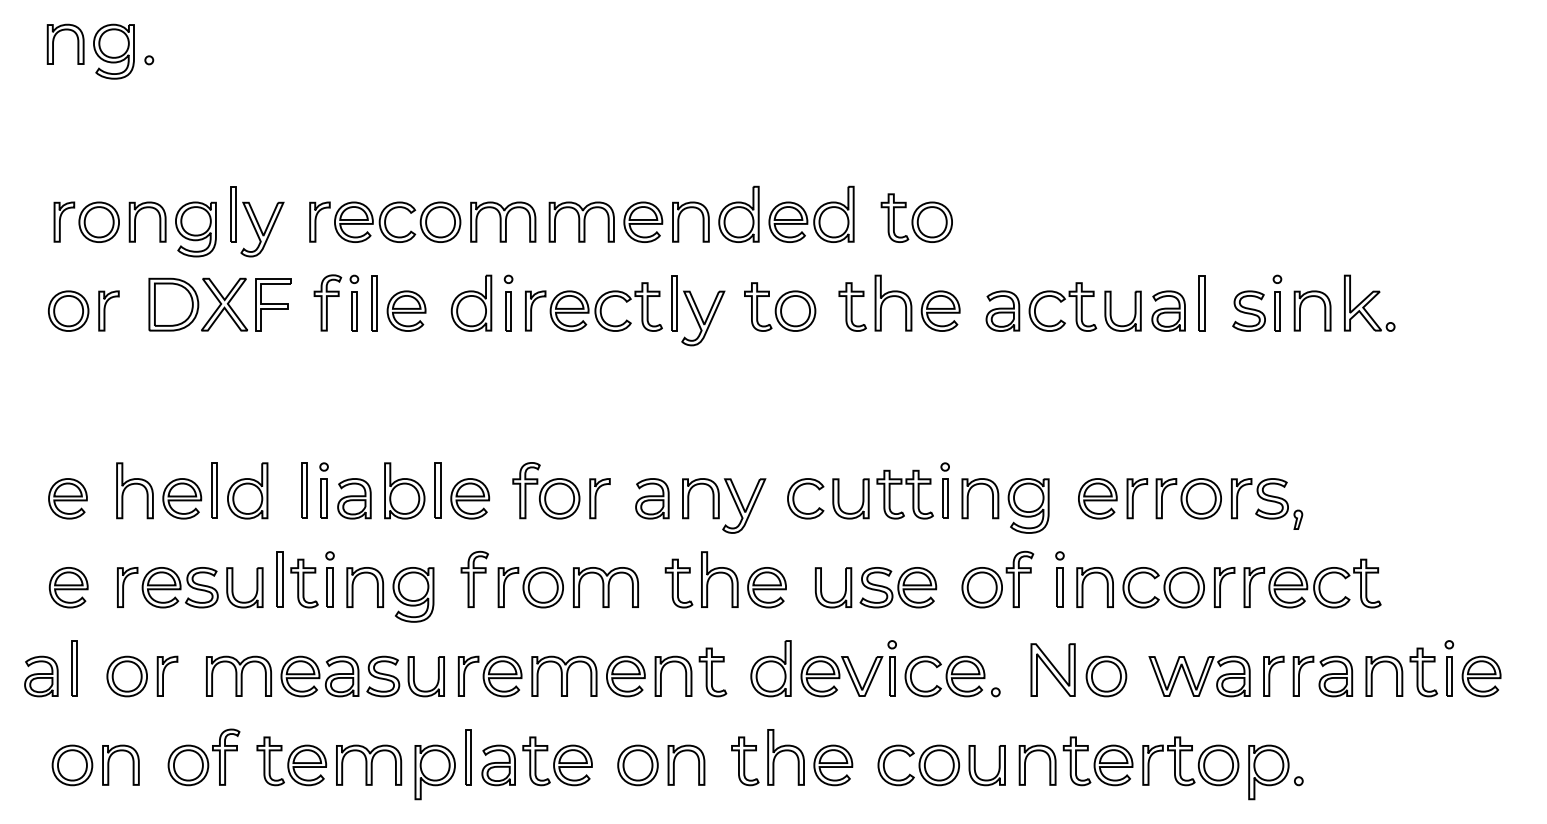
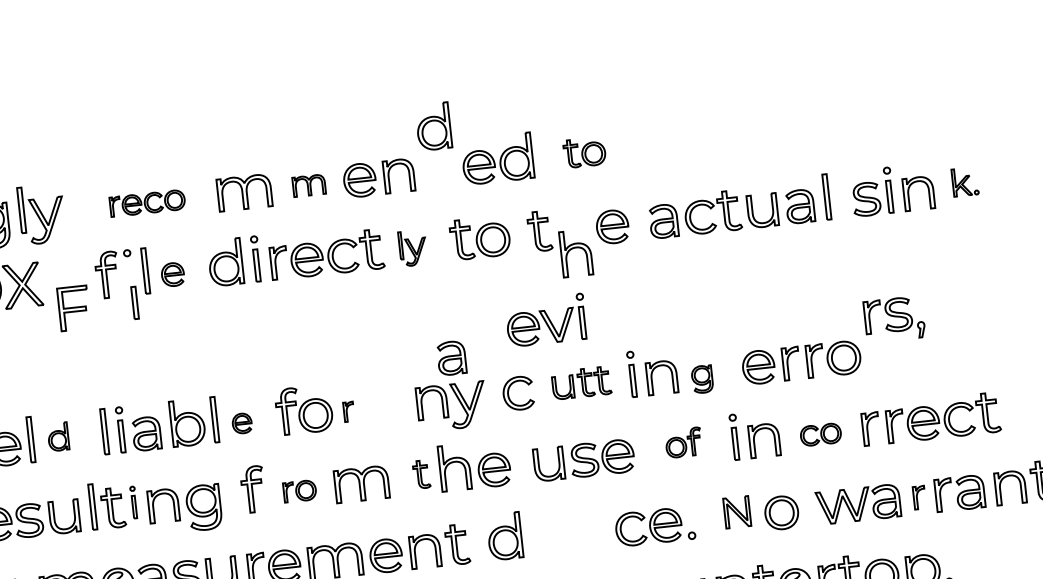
part: (738, 213) -> (433, 125), moved
part: (916, 217) -> (584, 152), size x0.7
part: (385, 221) -> (147, 202), size x0.6
part: (581, 221) -> (308, 185), size x0.6
part: (893, 302) -> (576, 252), moved
part: (1369, 302) -> (964, 181), size x0.6
part: (273, 304) -> (74, 308), moved
part: (406, 310) -> (172, 274), size x0.7
part: (698, 310) -> (413, 248), size x0.6
part: (354, 311) -> (135, 303), moved
part: (247, 490) -> (58, 436), size x0.6
part: (882, 494) -> (581, 383), size x0.7
part: (470, 498) -> (242, 423), size x0.6
part: (599, 498) -> (348, 411), size x0.6
part: (652, 498) -> (451, 357), moved
part: (1267, 503) -> (894, 318), moved
part: (1028, 505) -> (702, 379), size x0.6
part: (329, 579) -> (133, 502), size x0.7
part: (997, 579) -> (683, 442), size x0.6
part: (678, 583) -> (421, 474), size x0.7
part: (530, 587) -> (299, 491), size x0.6
part: (1163, 587) -> (820, 434), size x0.6
part: (848, 668) -> (545, 320), moved
part: (1052, 669) -> (736, 511), size x0.7
part: (1273, 675) -> (919, 497), size x0.7

